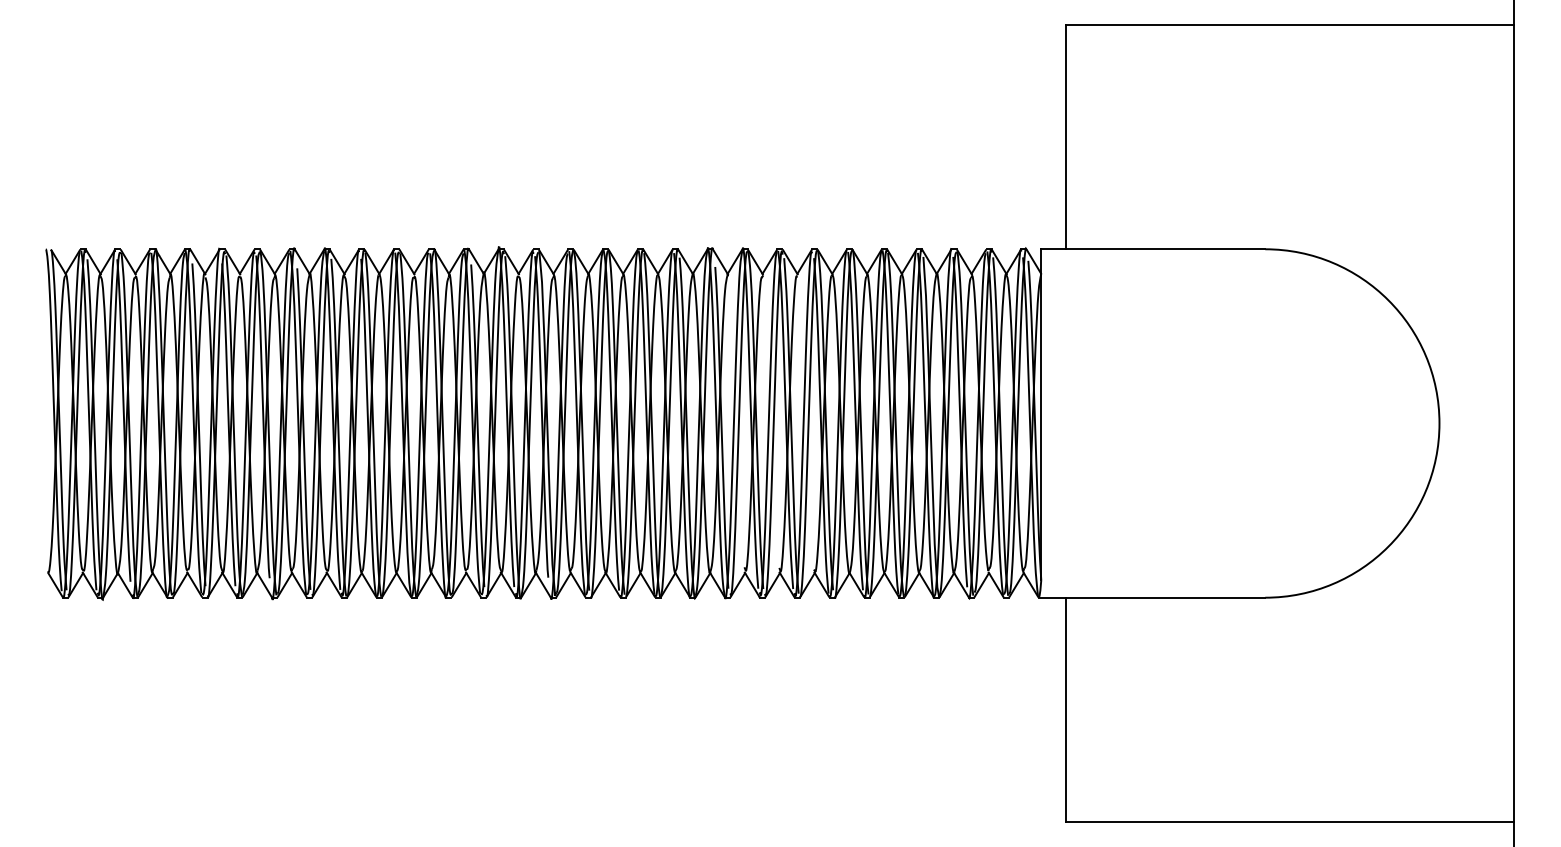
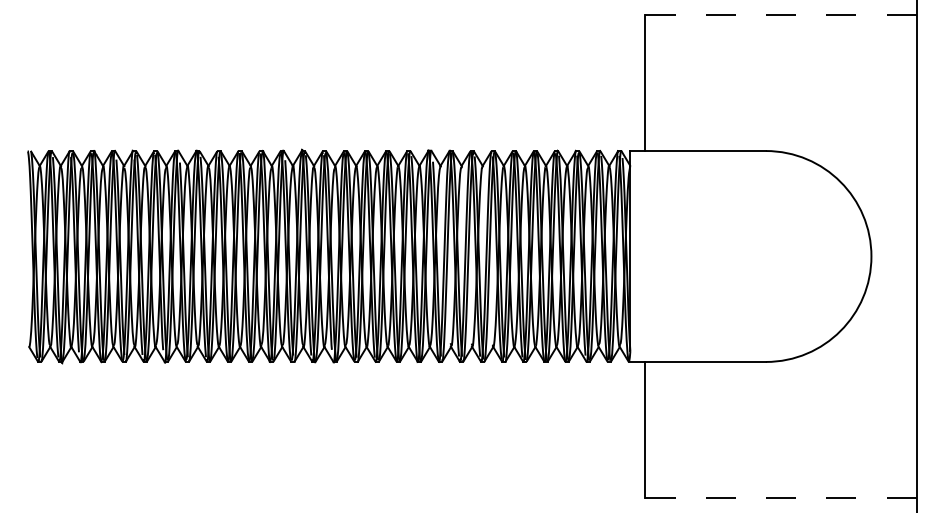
line: (1290, 25) -> (781, 15), solid -> dashed
line: (1290, 821) -> (781, 497), solid -> dashed

